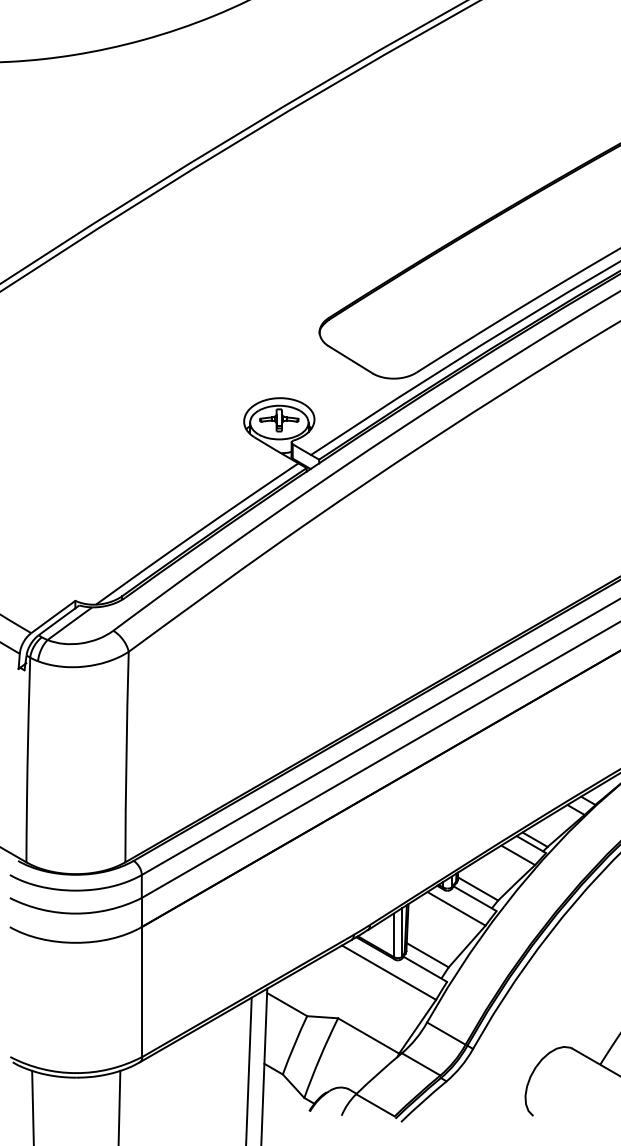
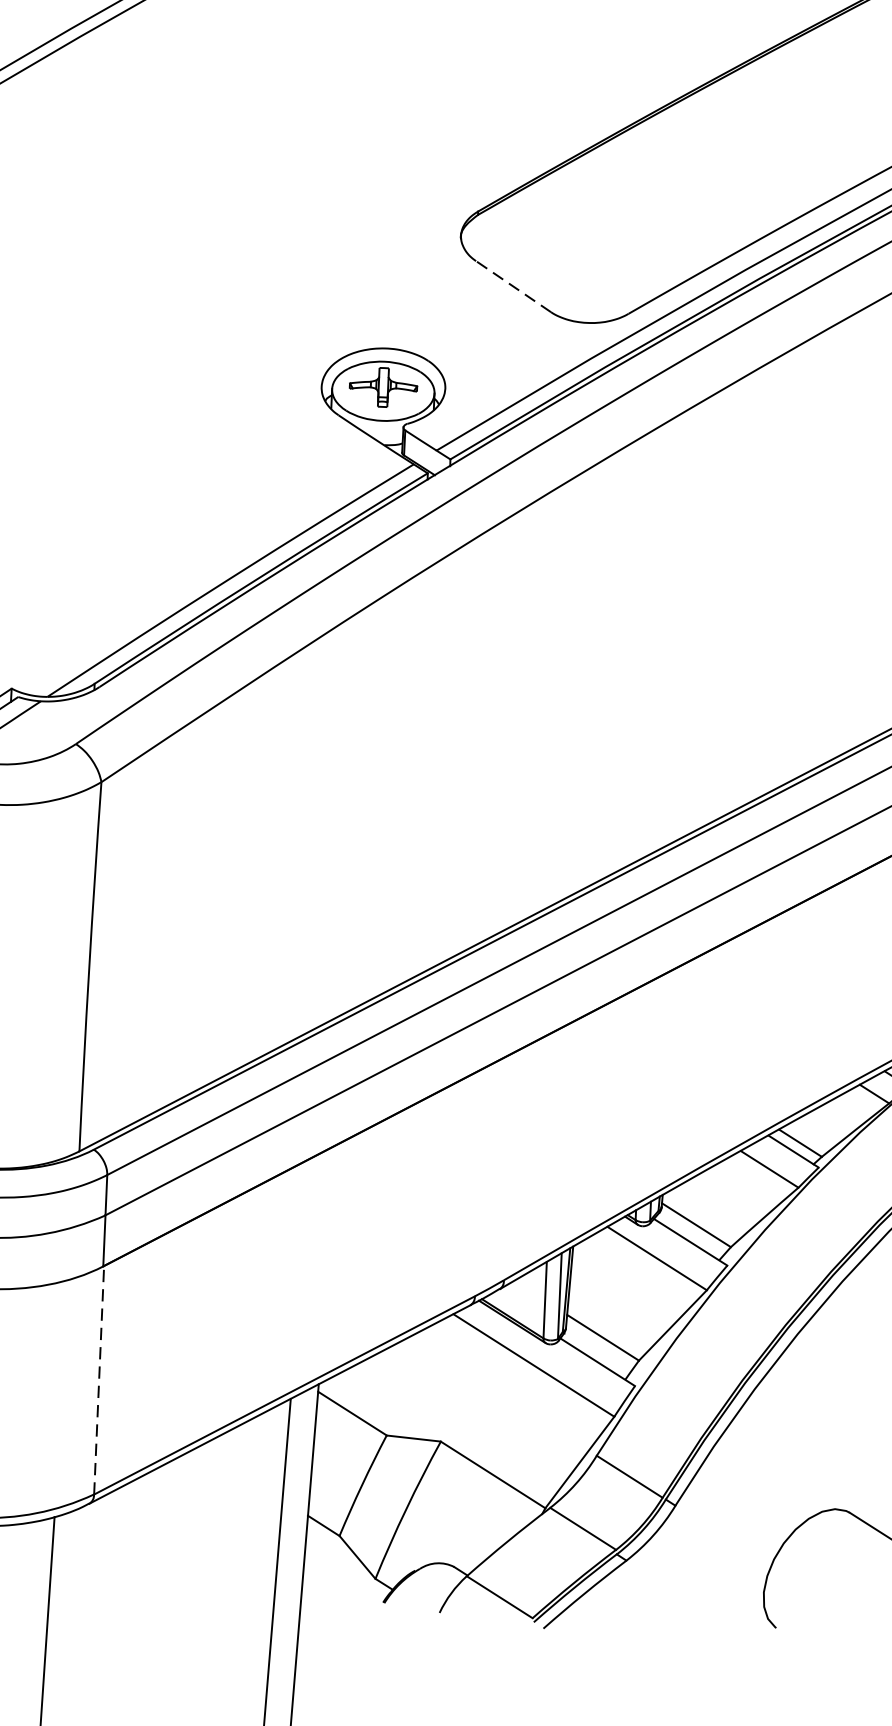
line: (350, 359) -> (513, 285), solid -> dashed
line: (142, 991) -> (99, 1379), solid -> dashed

